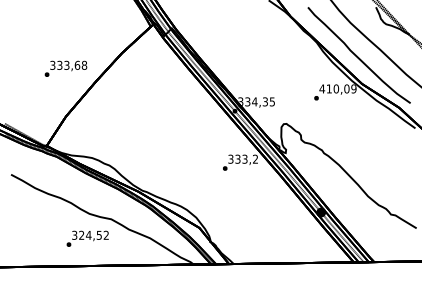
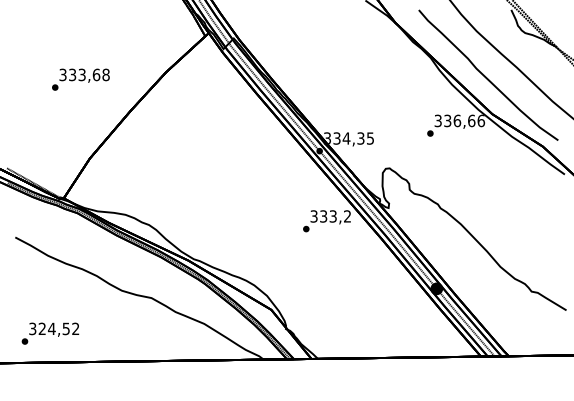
text: (65, 68) -> (80, 79), moved
text: (337, 88) -> (459, 120), 410,09 -> 336,66
text: (87, 238) -> (50, 333), moved

